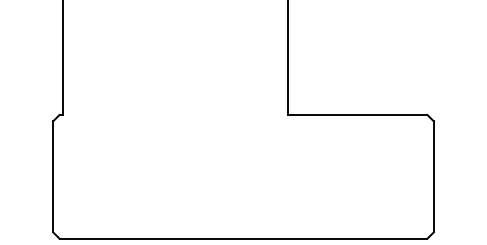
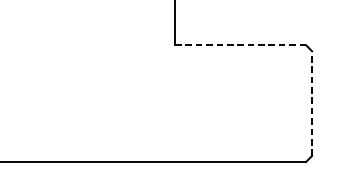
line: (357, 115) -> (240, 45), solid -> dashed
line: (433, 176) -> (311, 103), solid -> dashed

